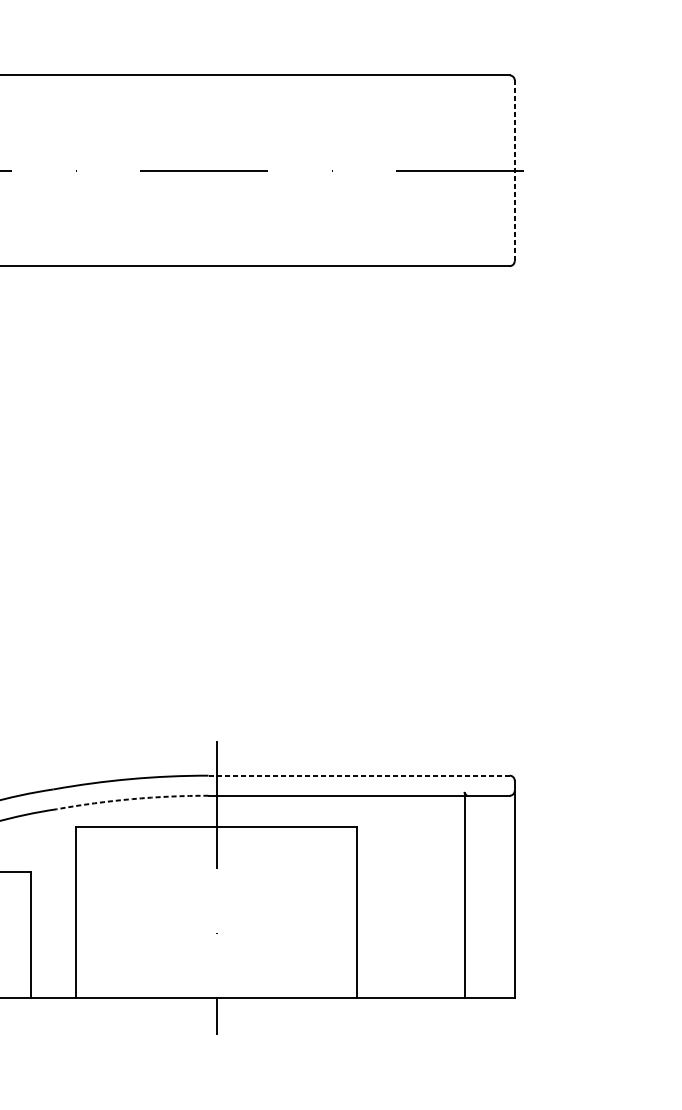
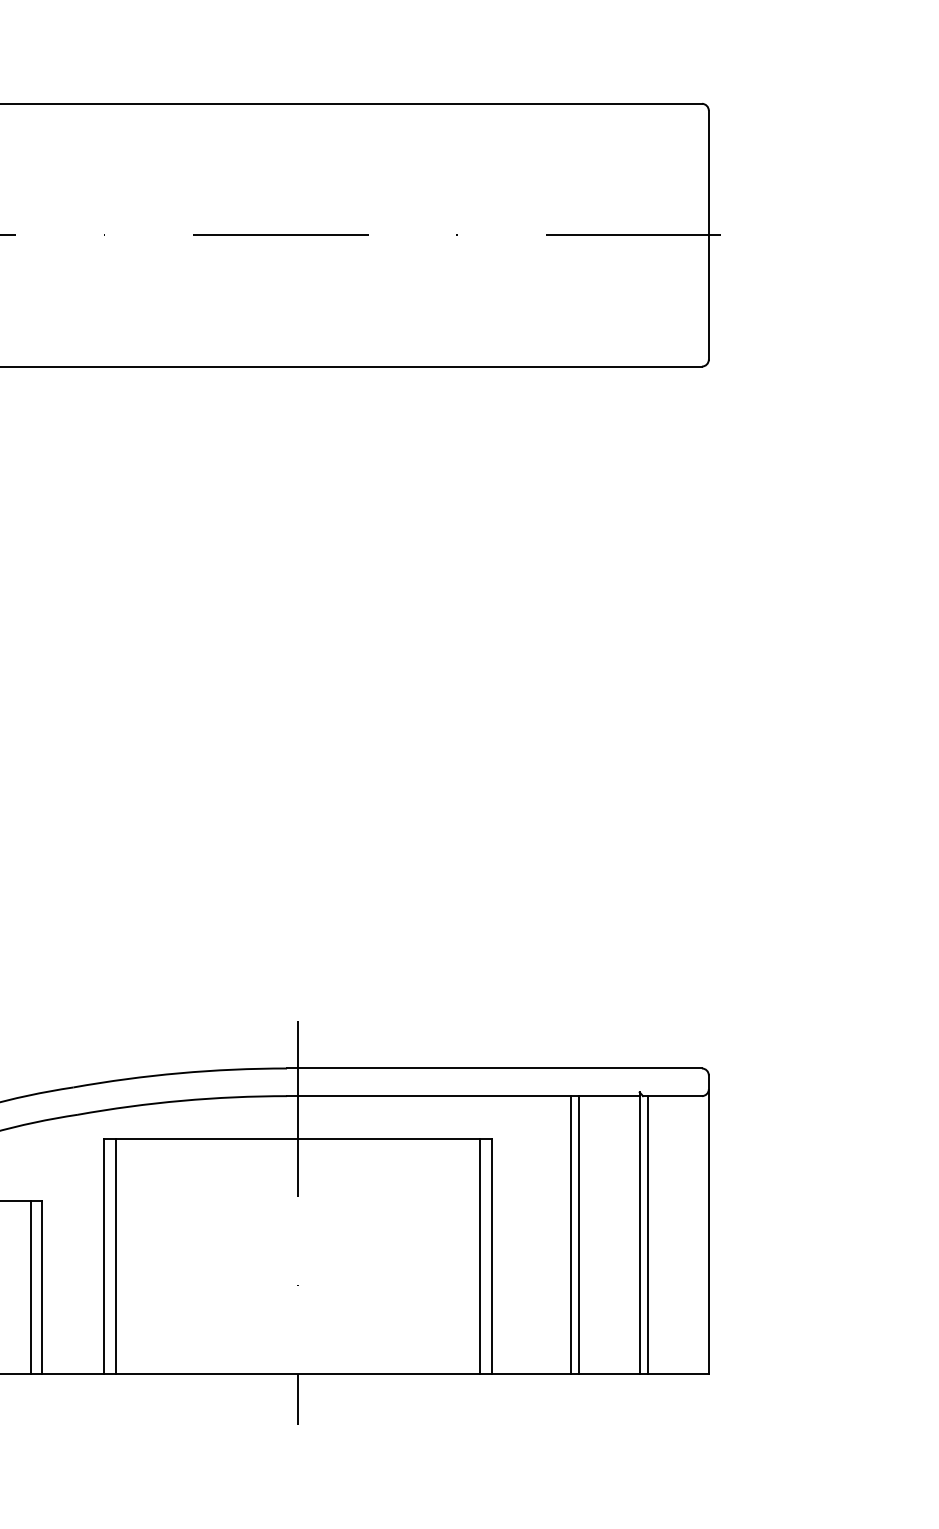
line: (514, 170) -> (708, 235), dashed -> solid
line: (358, 775) -> (493, 1068), dashed -> solid
arc: (132, 798) -> (182, 1100), dashed -> solid
line: (414, 896) -> (570, 1235), added
line: (420, 896) -> (578, 1235), added
line: (470, 896) -> (647, 1235), added
line: (84, 912) -> (116, 1256), added
line: (348, 912) -> (480, 1256), added
line: (22, 934) -> (30, 1287), added

